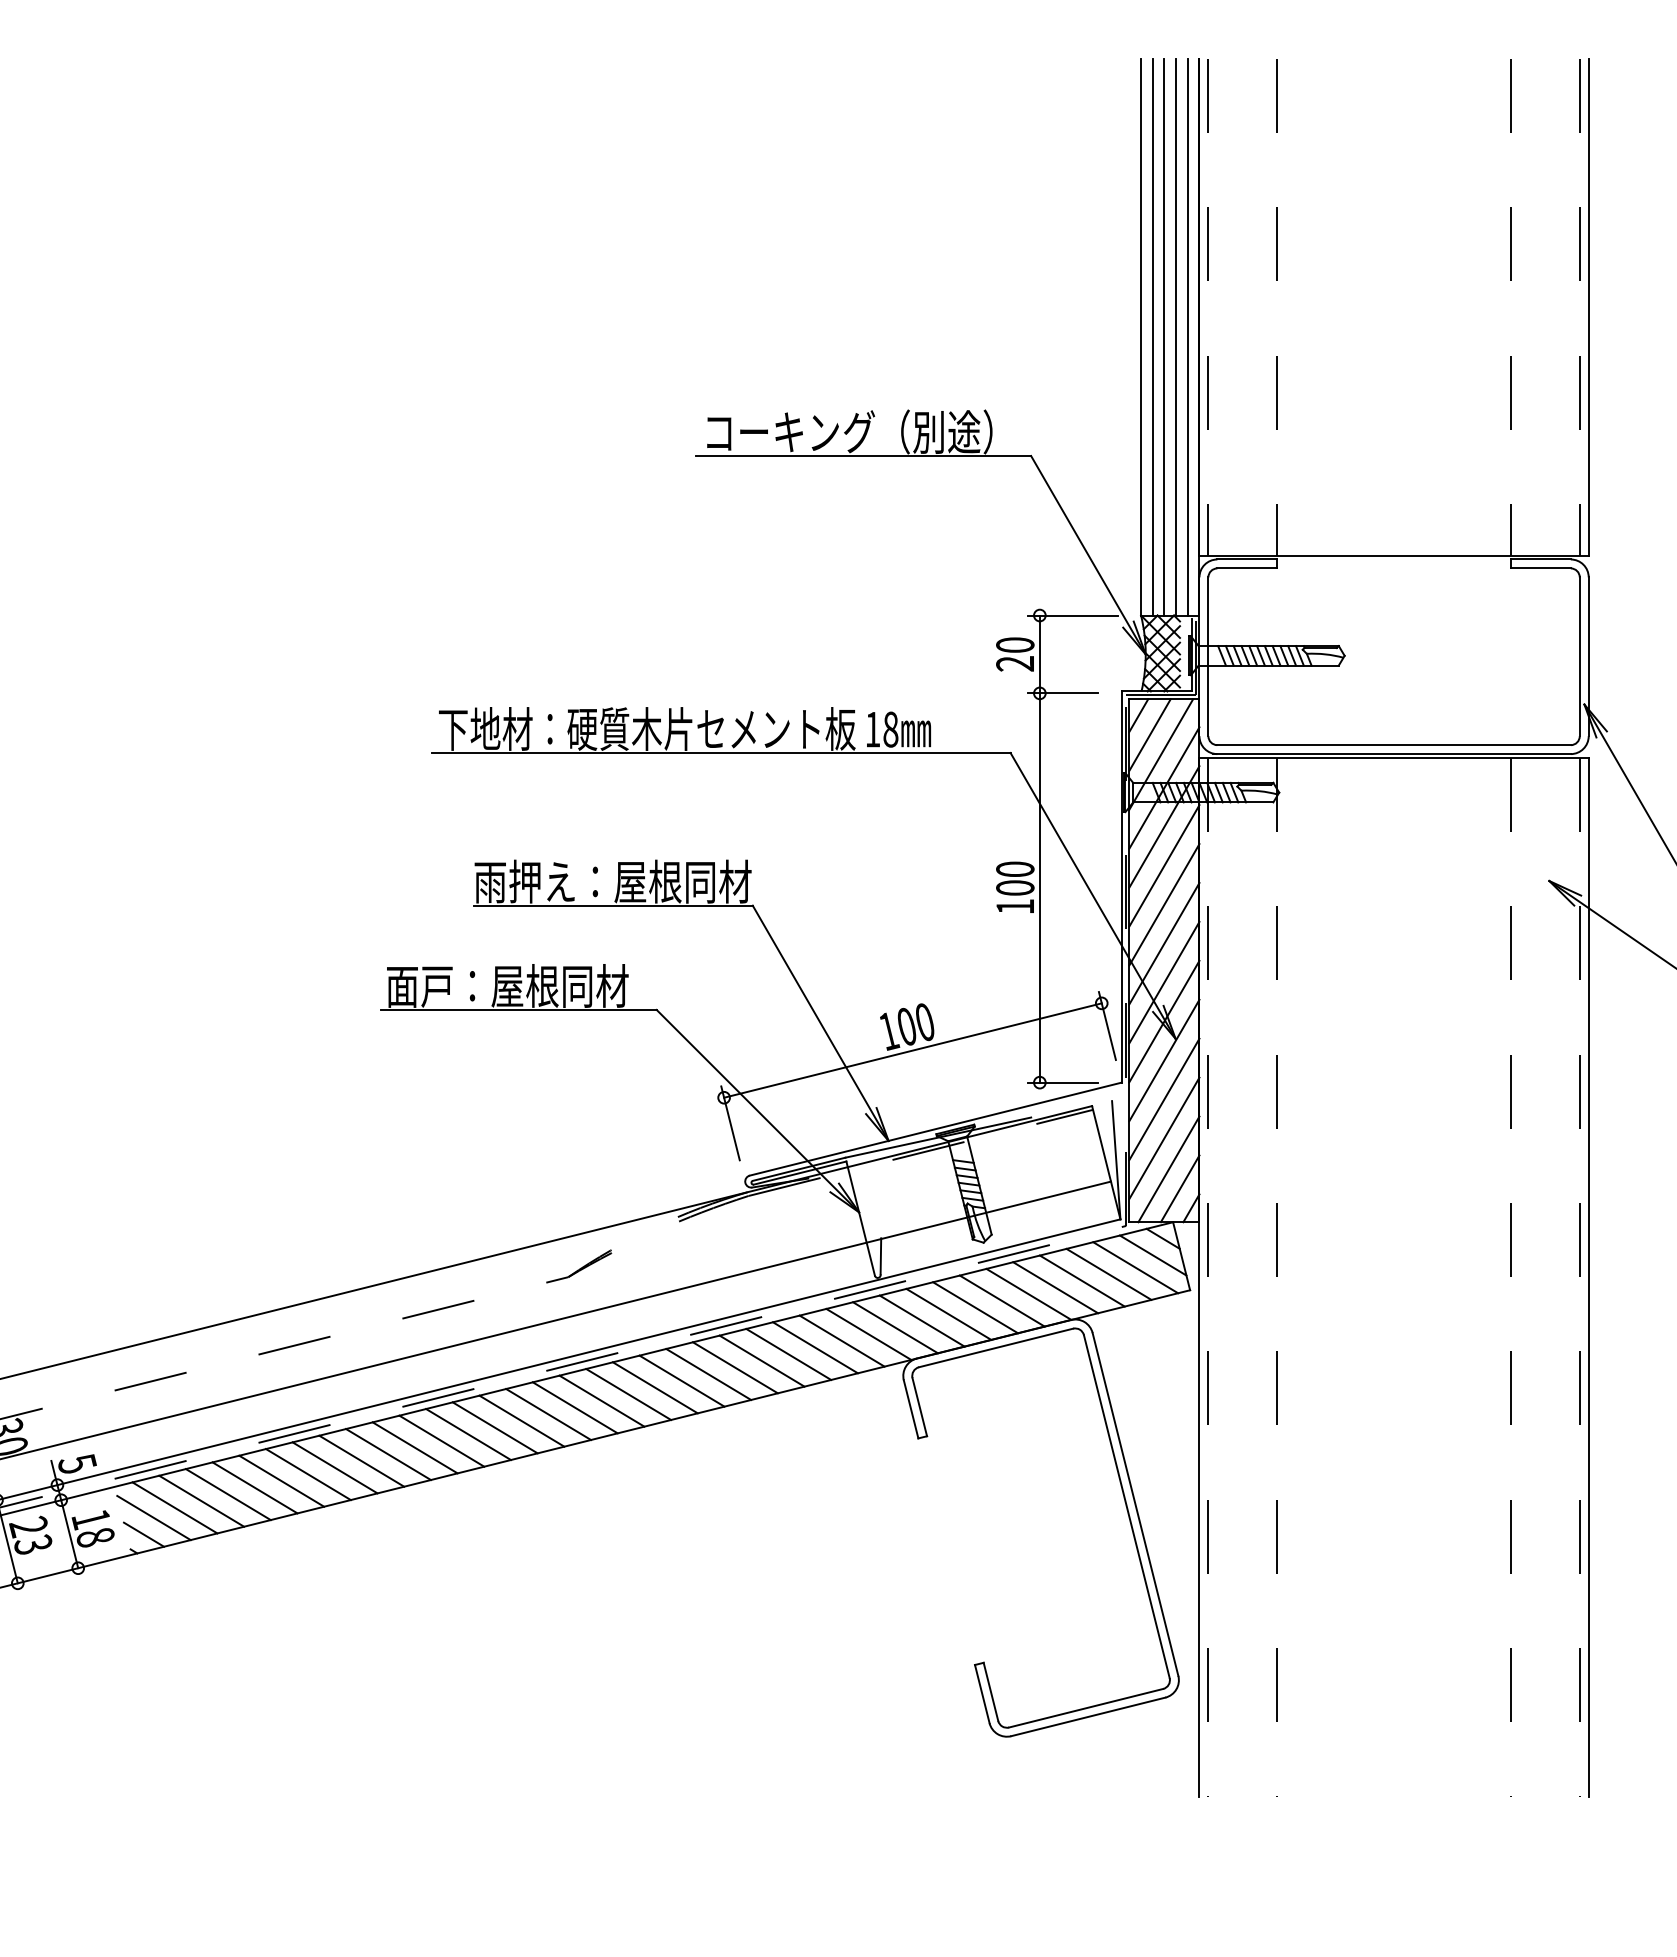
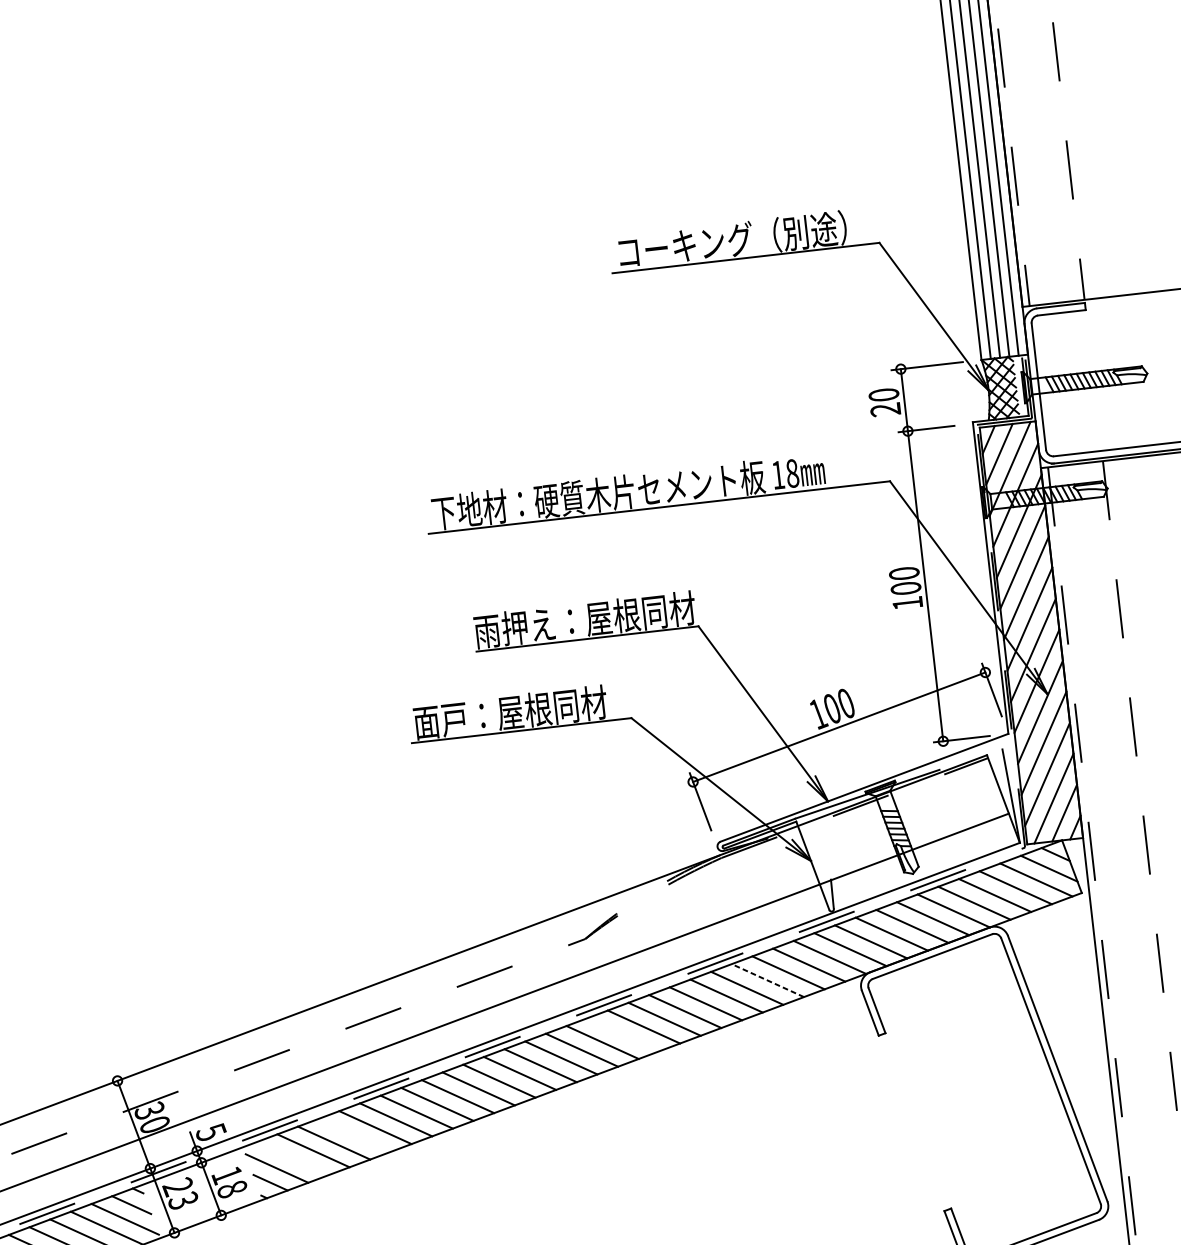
line: (788, 1354) -> (767, 980), solid -> dashed
line: (601, 1400) -> (622, 1034), removed
line: (254, 1487) -> (354, 1135), removed
line: (174, 1507) -> (292, 1158), removed

